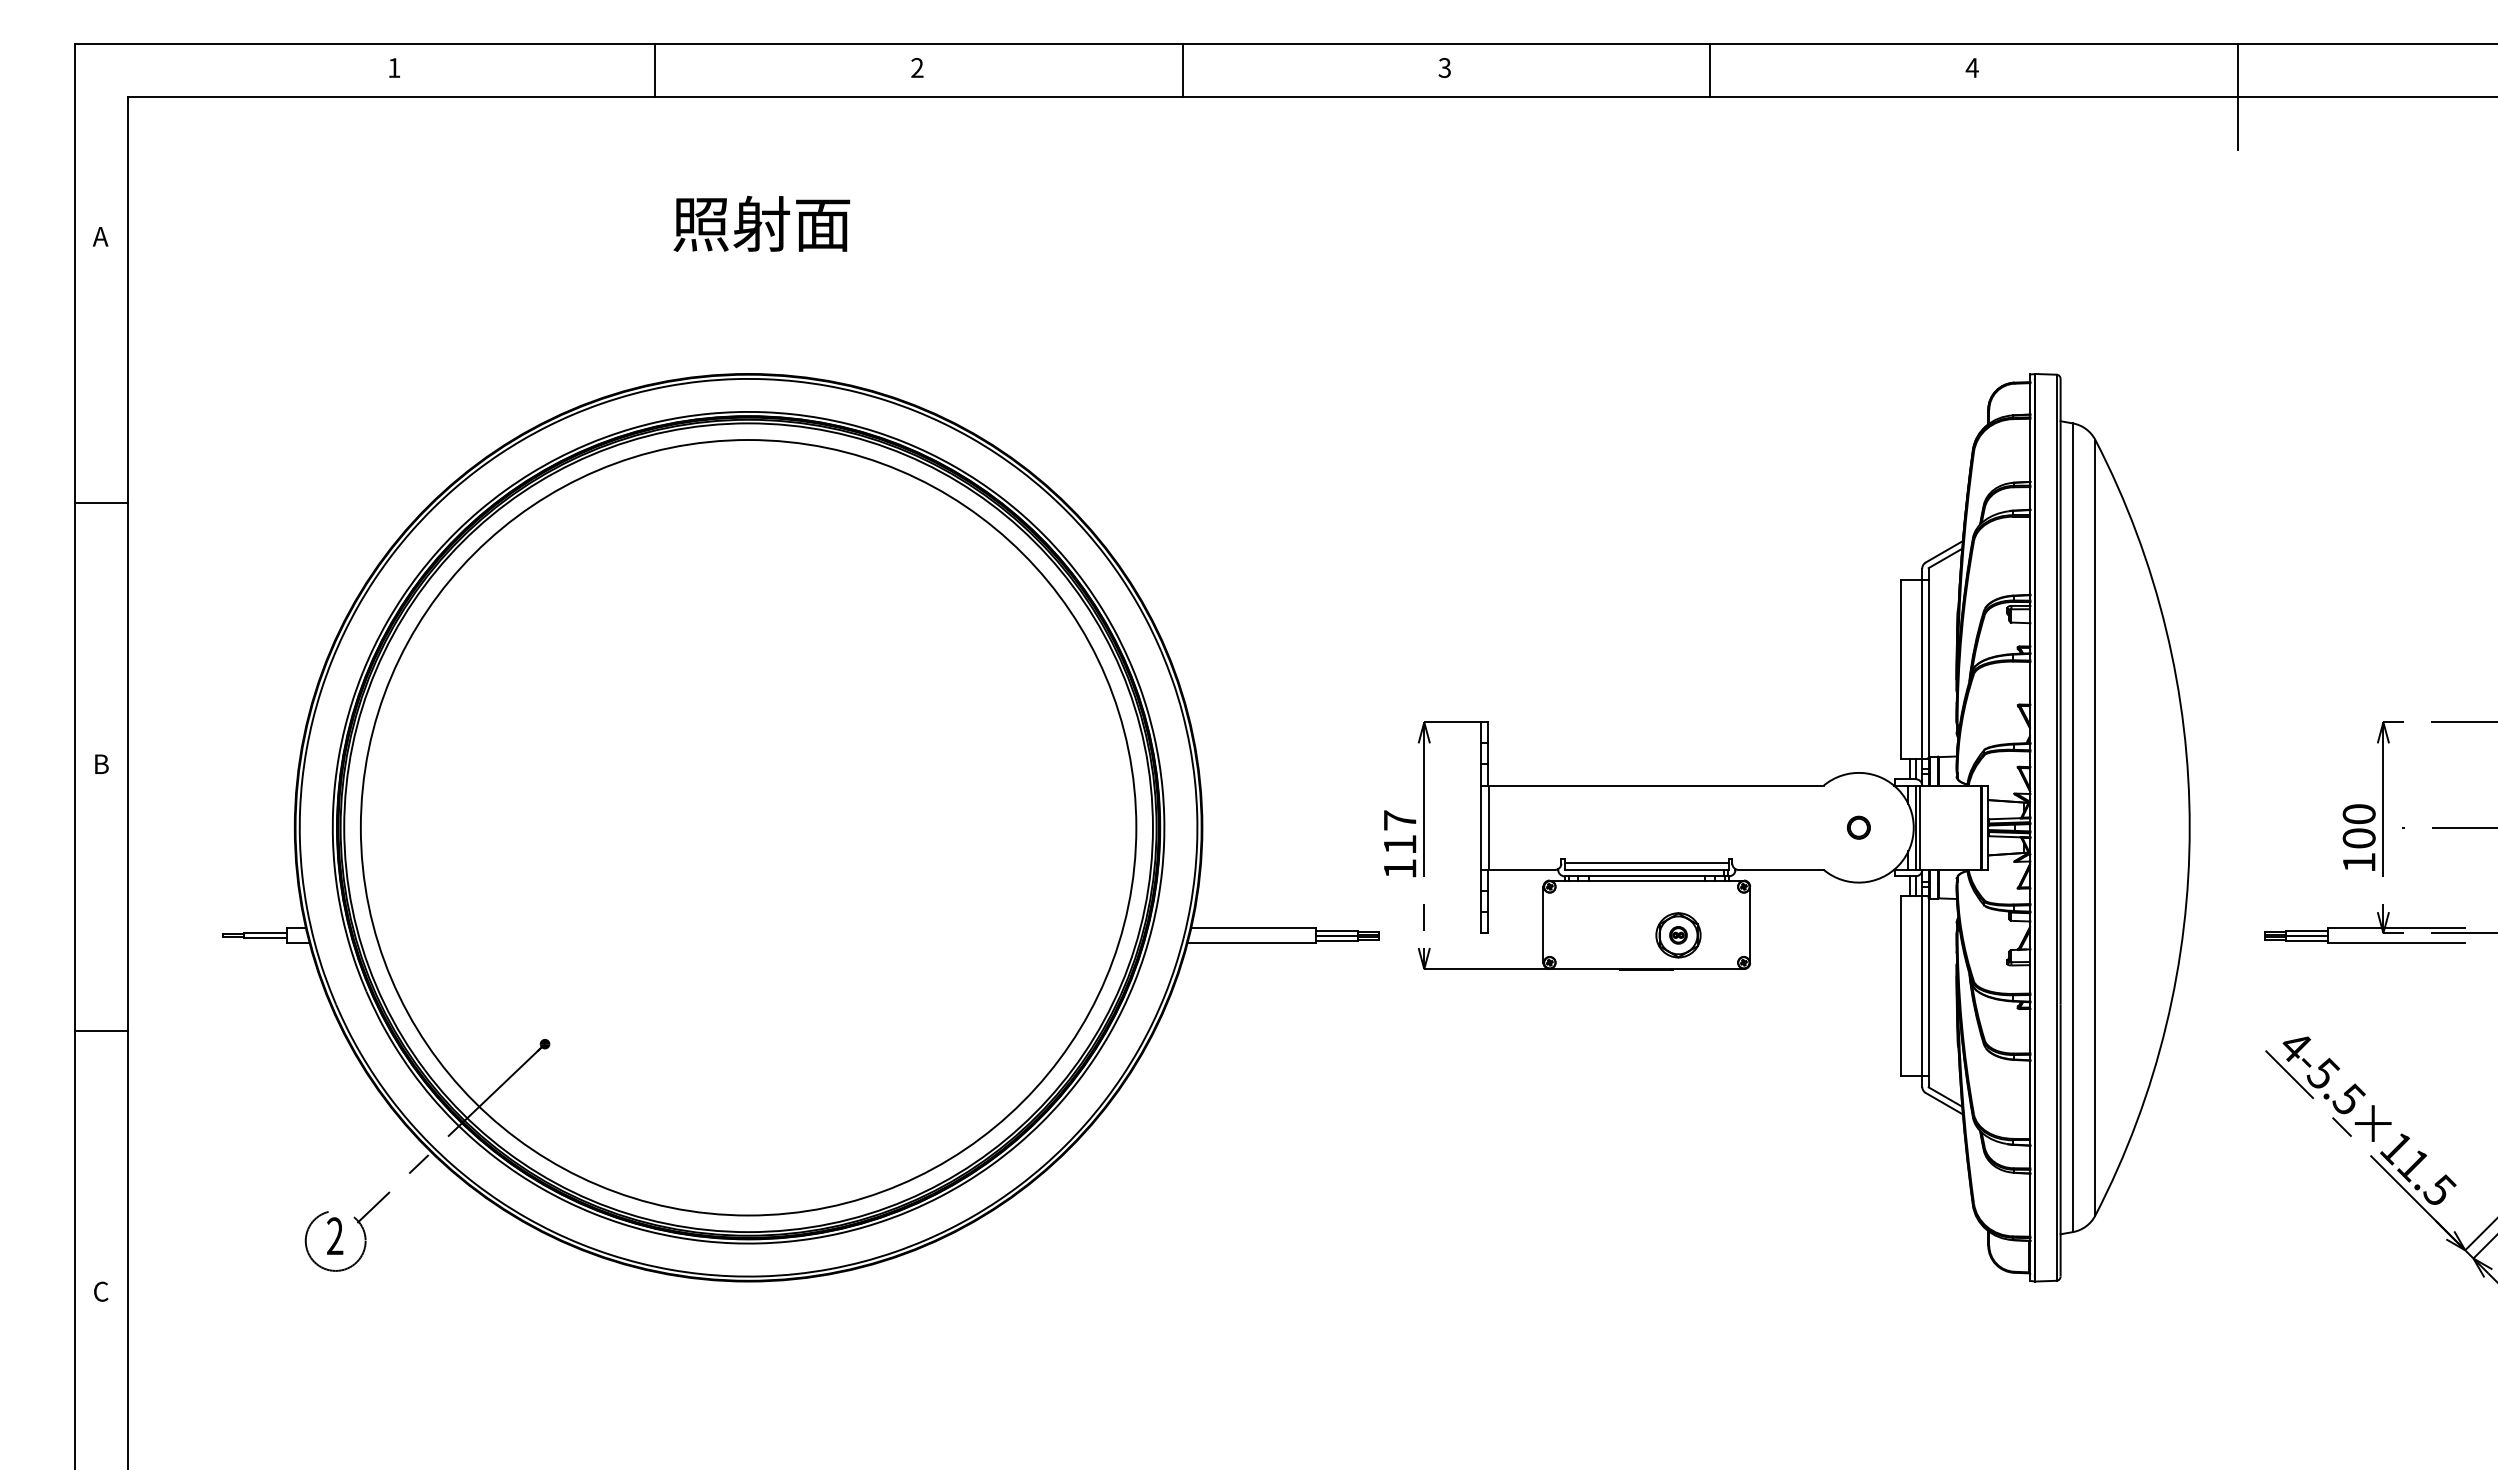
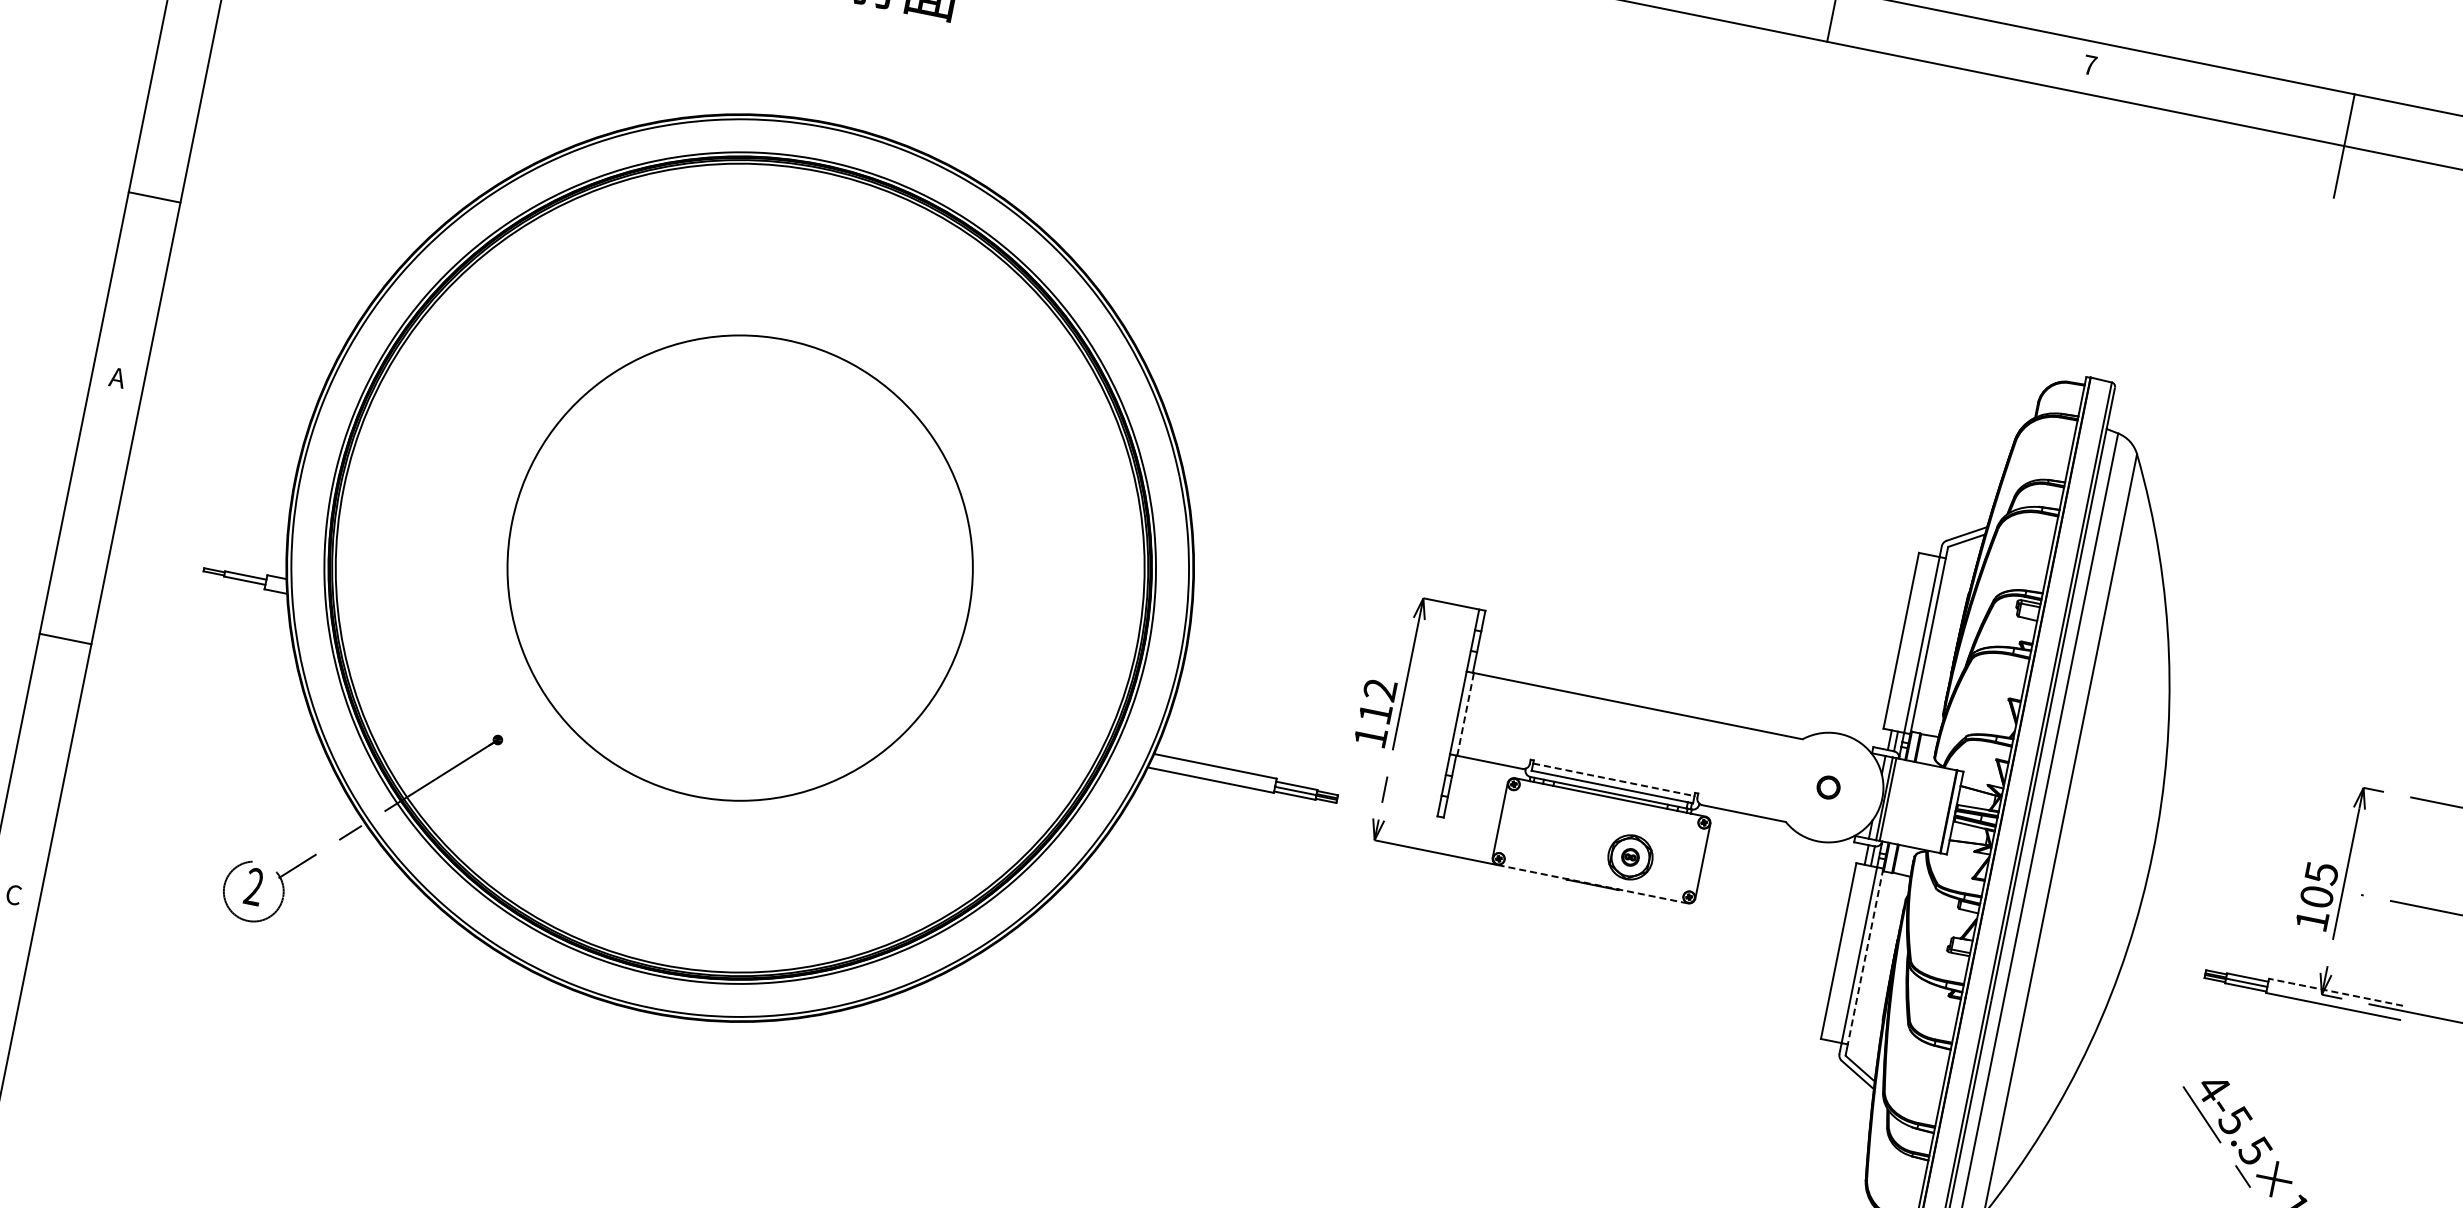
text: (1971, 67) -> (2089, 64), 4 -> 7
line: (100, 503) -> (153, 197), moved
text: (100, 763) -> (117, 377), B -> A
text: (2358, 814) -> (2320, 873), 100 -> 105
text: (1399, 820) -> (1379, 689), 117 -> 112
circle: (748, 827) -> (740, 567), size x0.6
line: (1488, 827) -> (1465, 714), solid -> dashed
line: (1647, 862) -> (1614, 779), solid -> dashed
line: (2396, 928) -> (2335, 992), solid -> dashed
line: (1647, 969) -> (1593, 884), solid -> dashed
line: (1928, 986) -> (1865, 956), solid -> dashed

